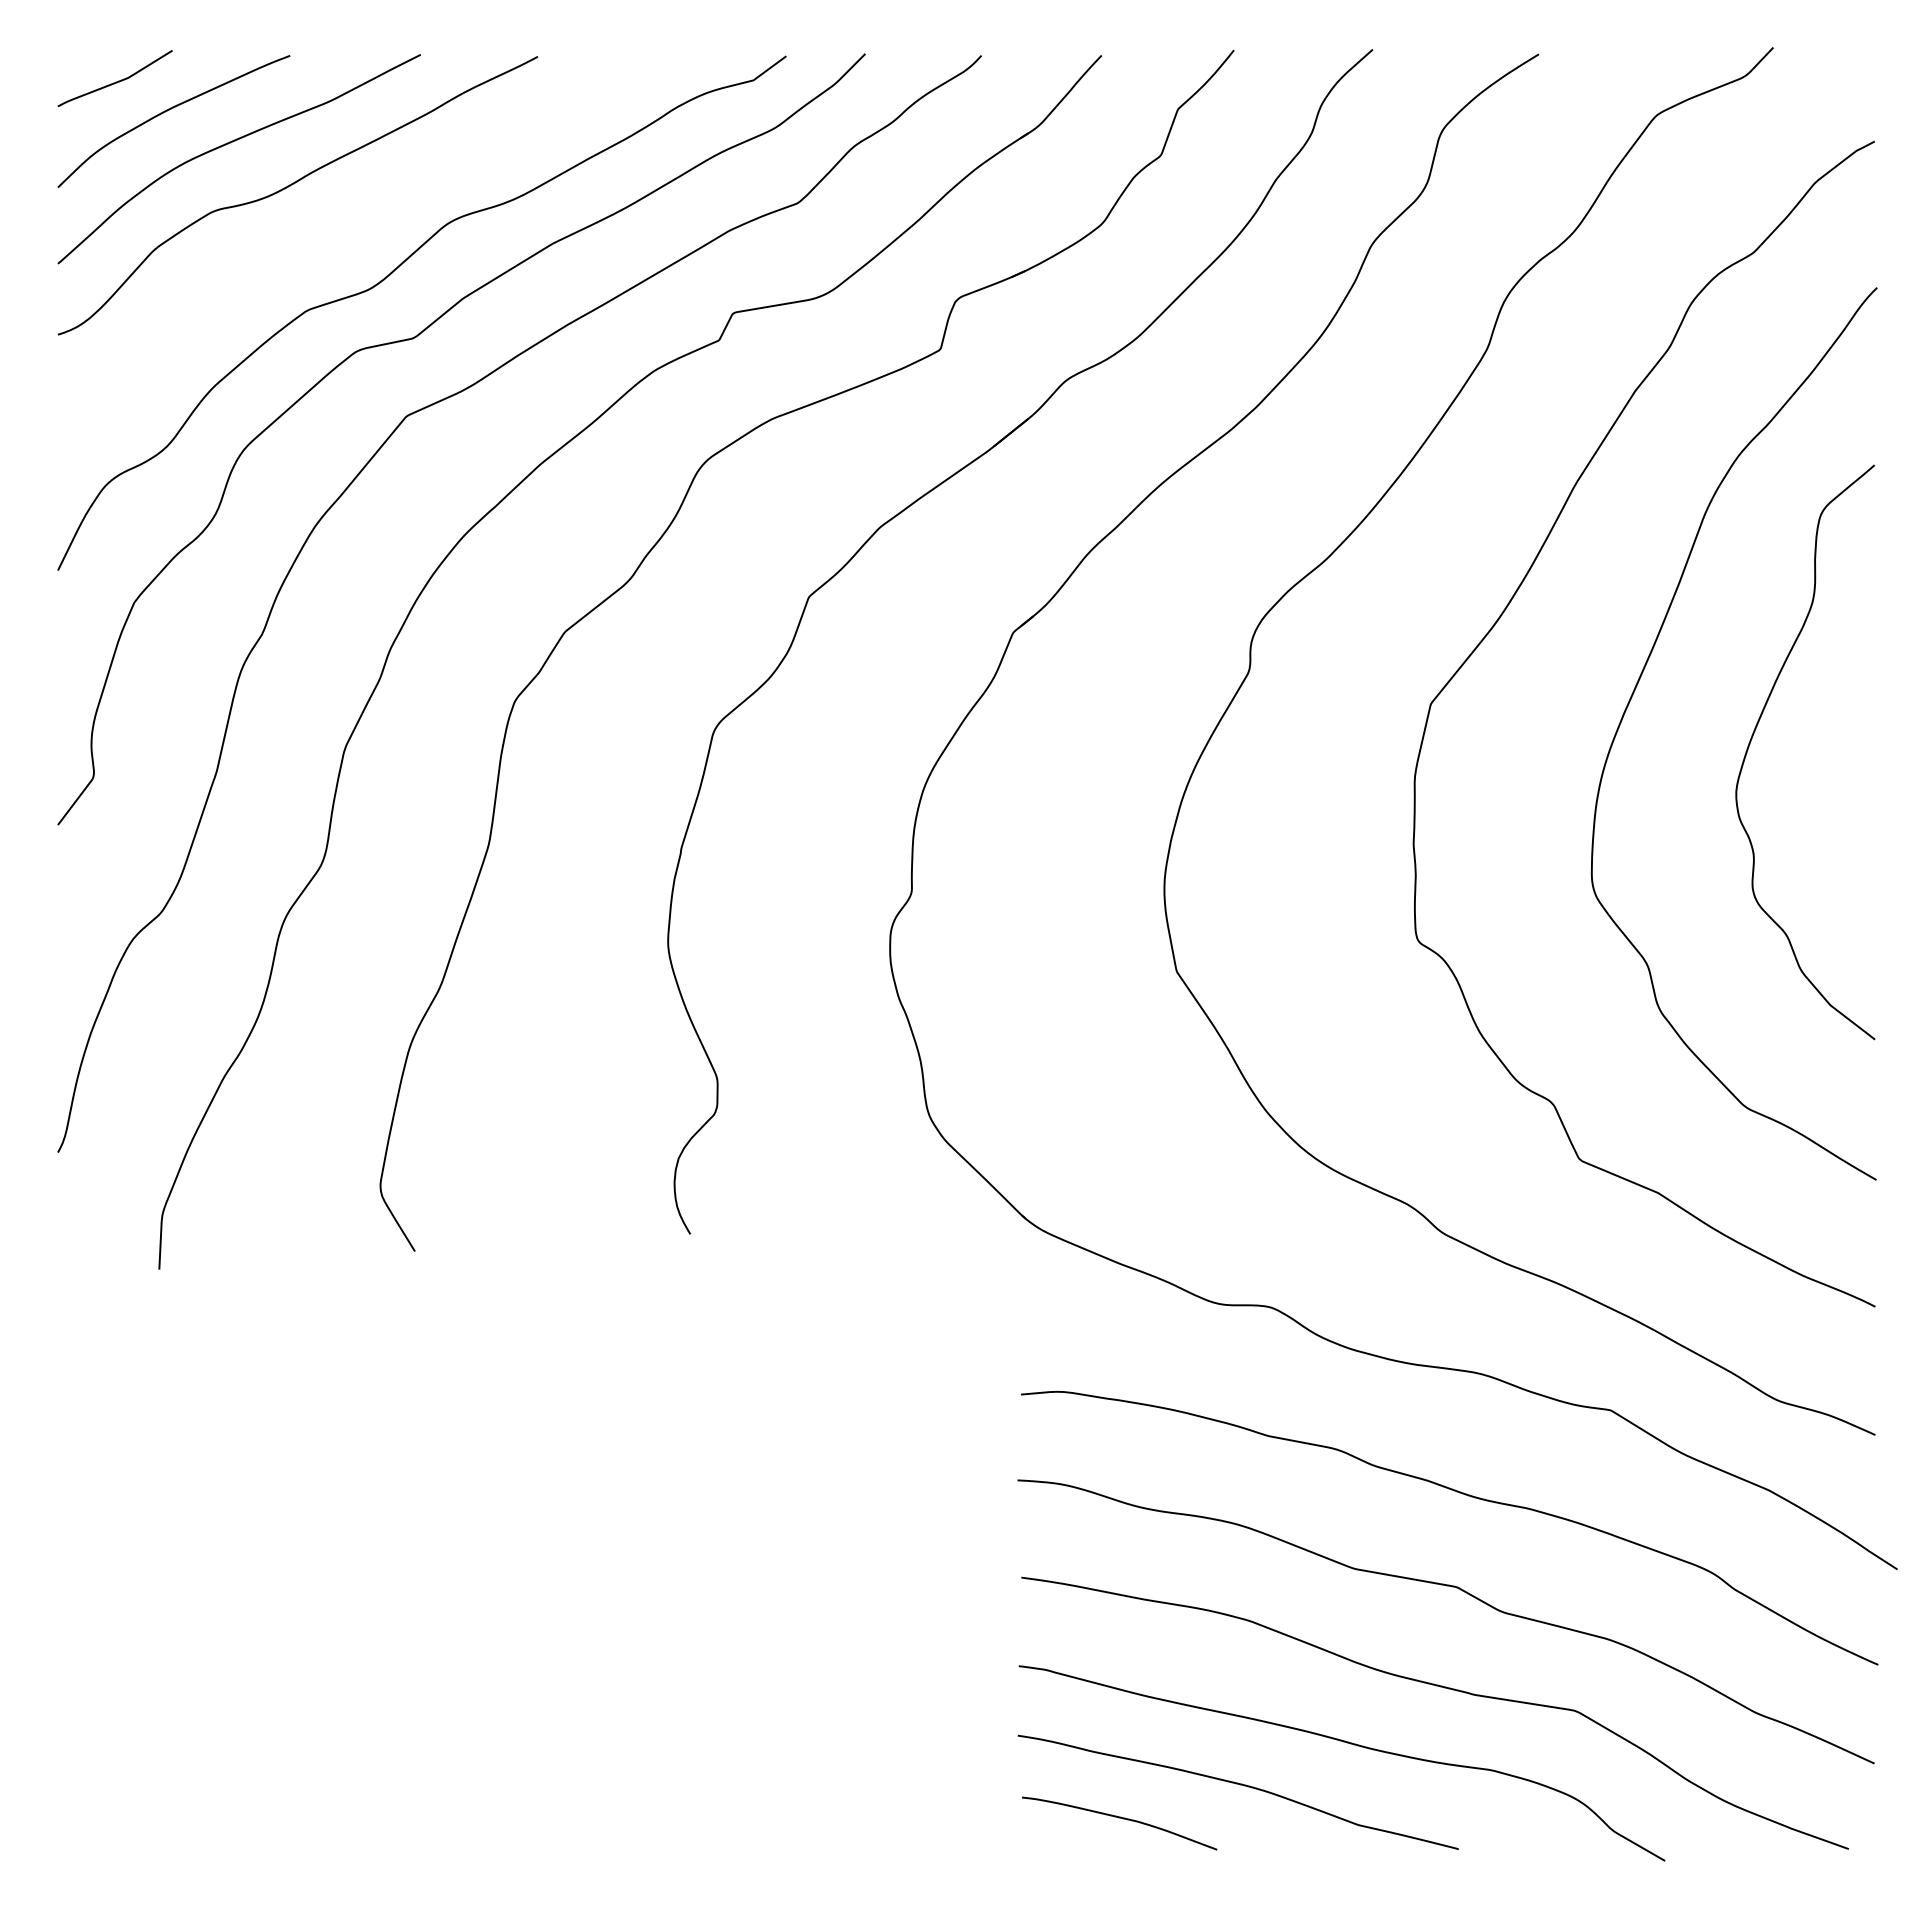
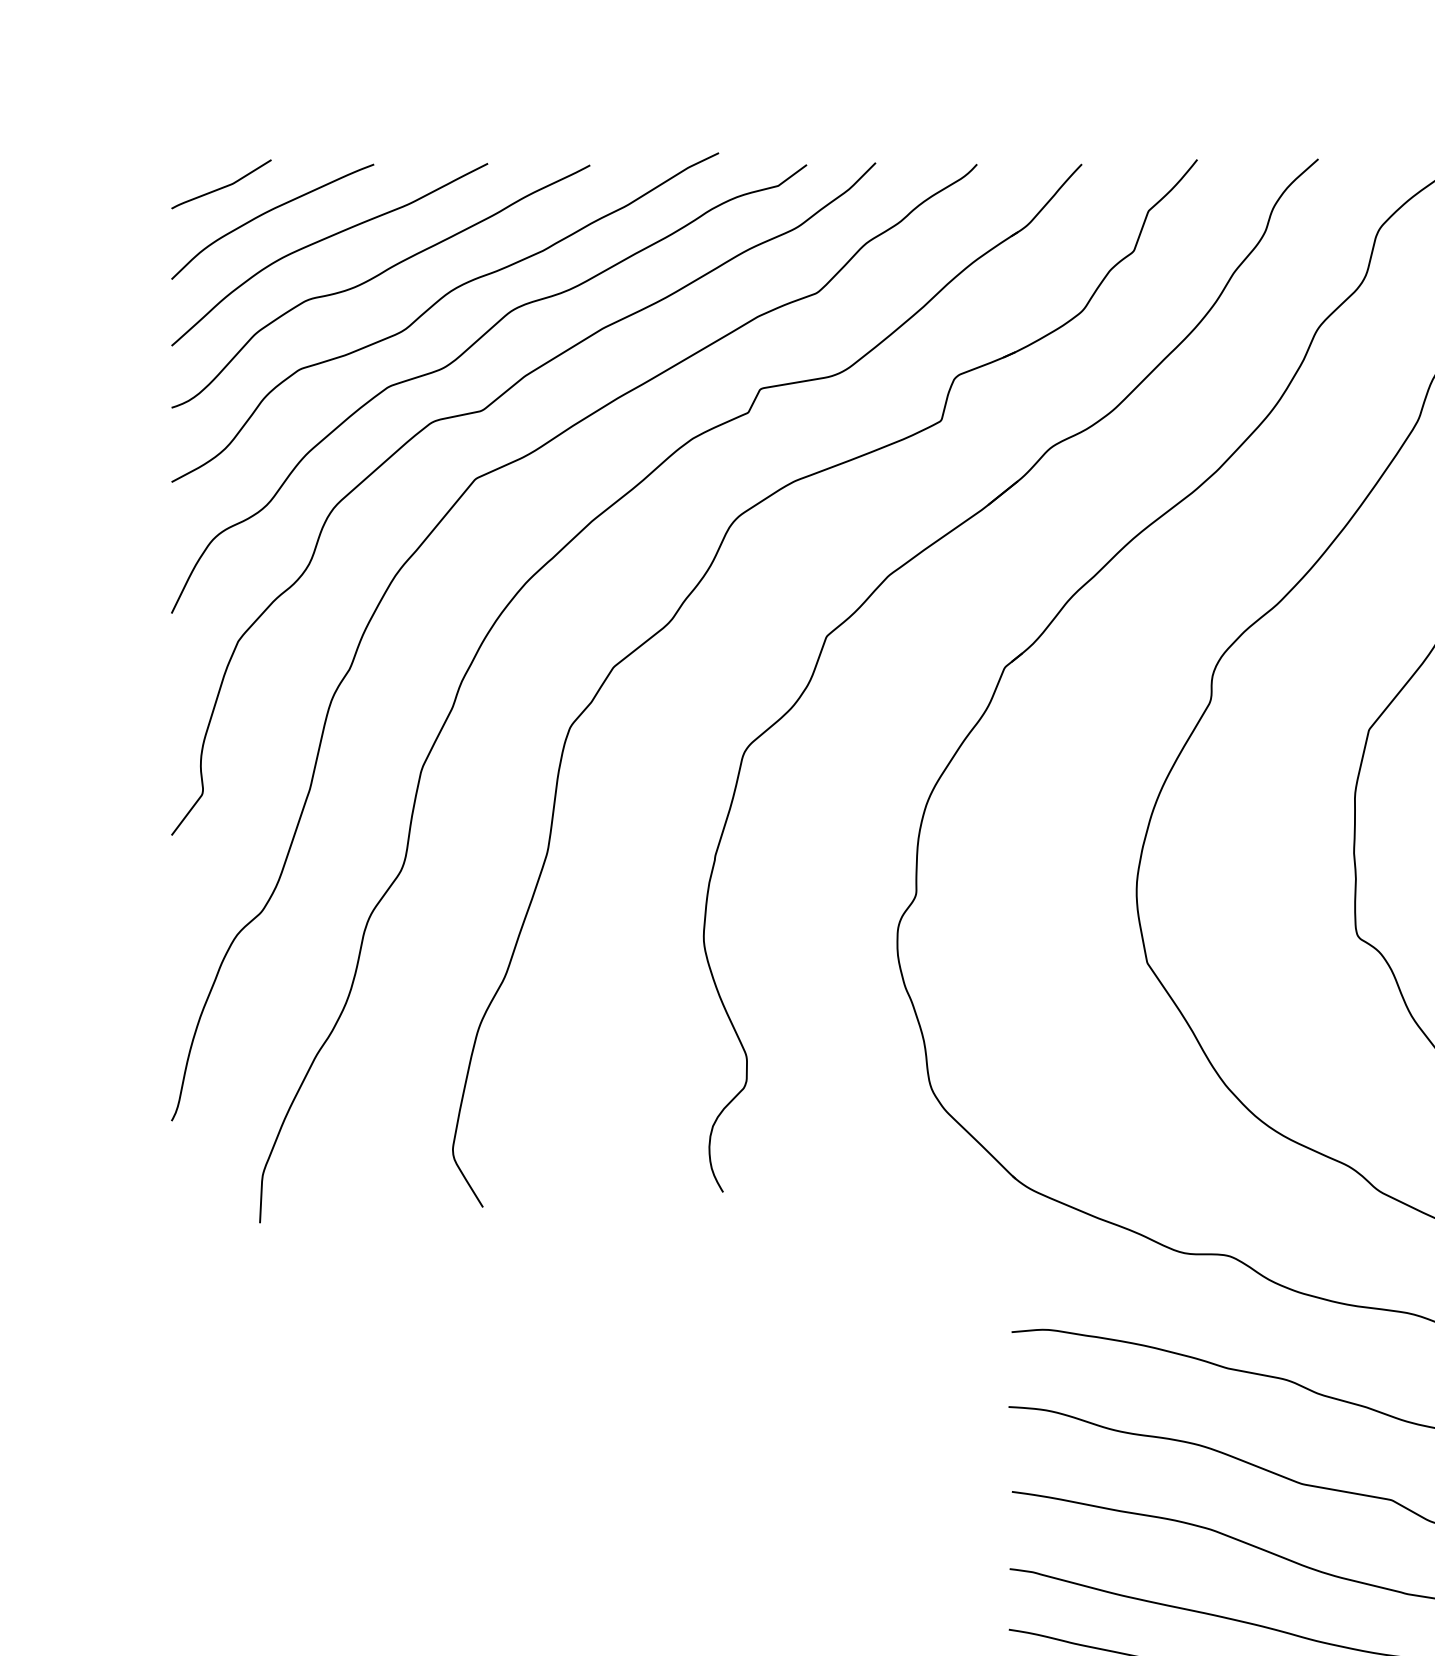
curve: (359, 217) -> (434, 305), added

